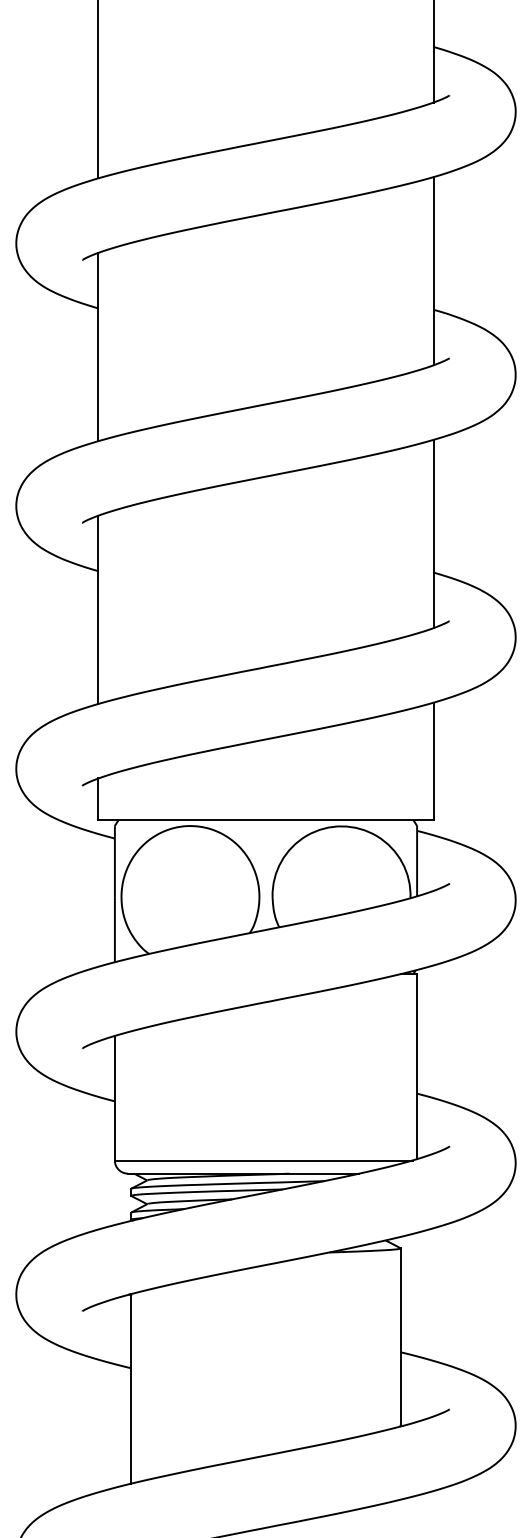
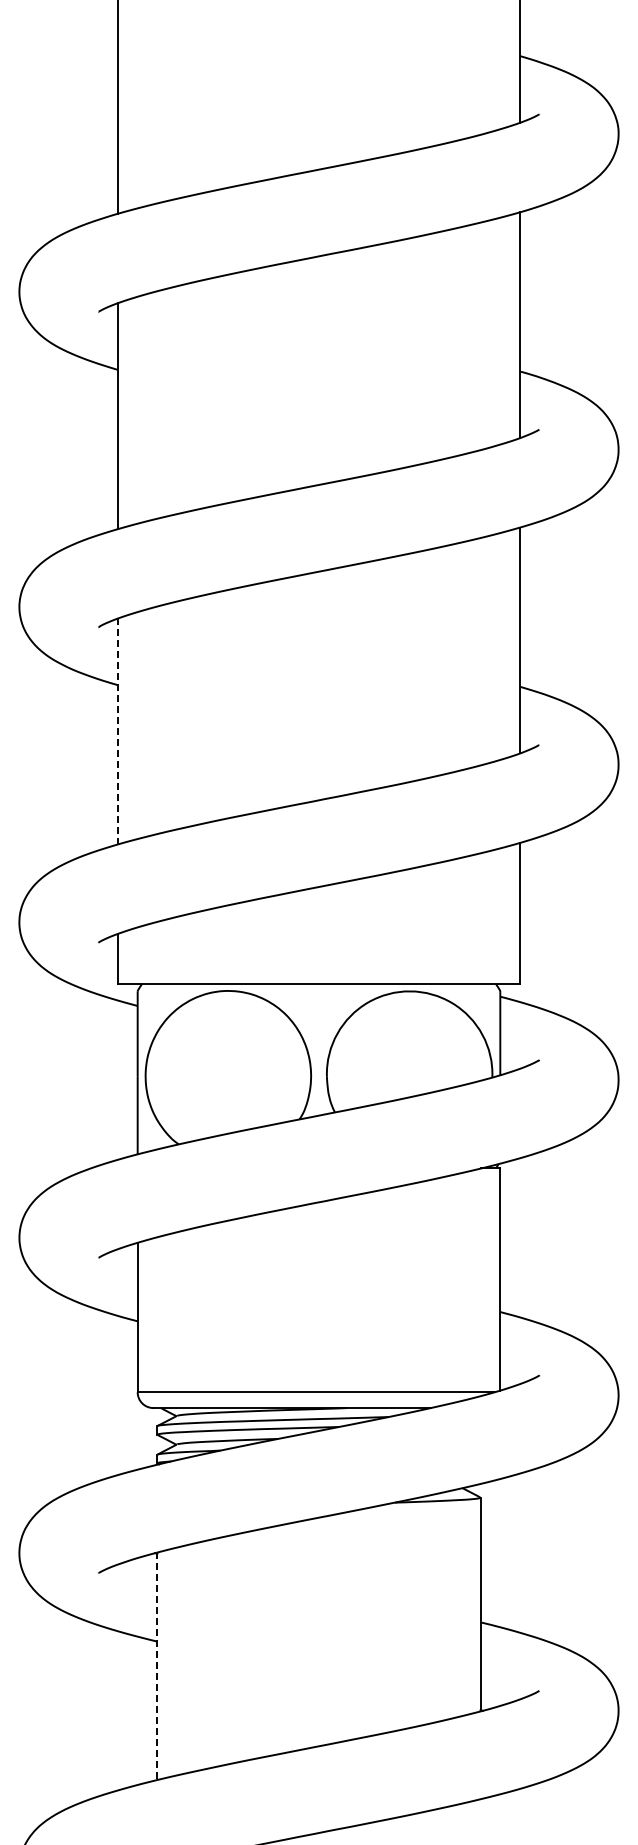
line: (98, 609) -> (117, 731), solid -> dashed
line: (131, 1389) -> (157, 1666), solid -> dashed

